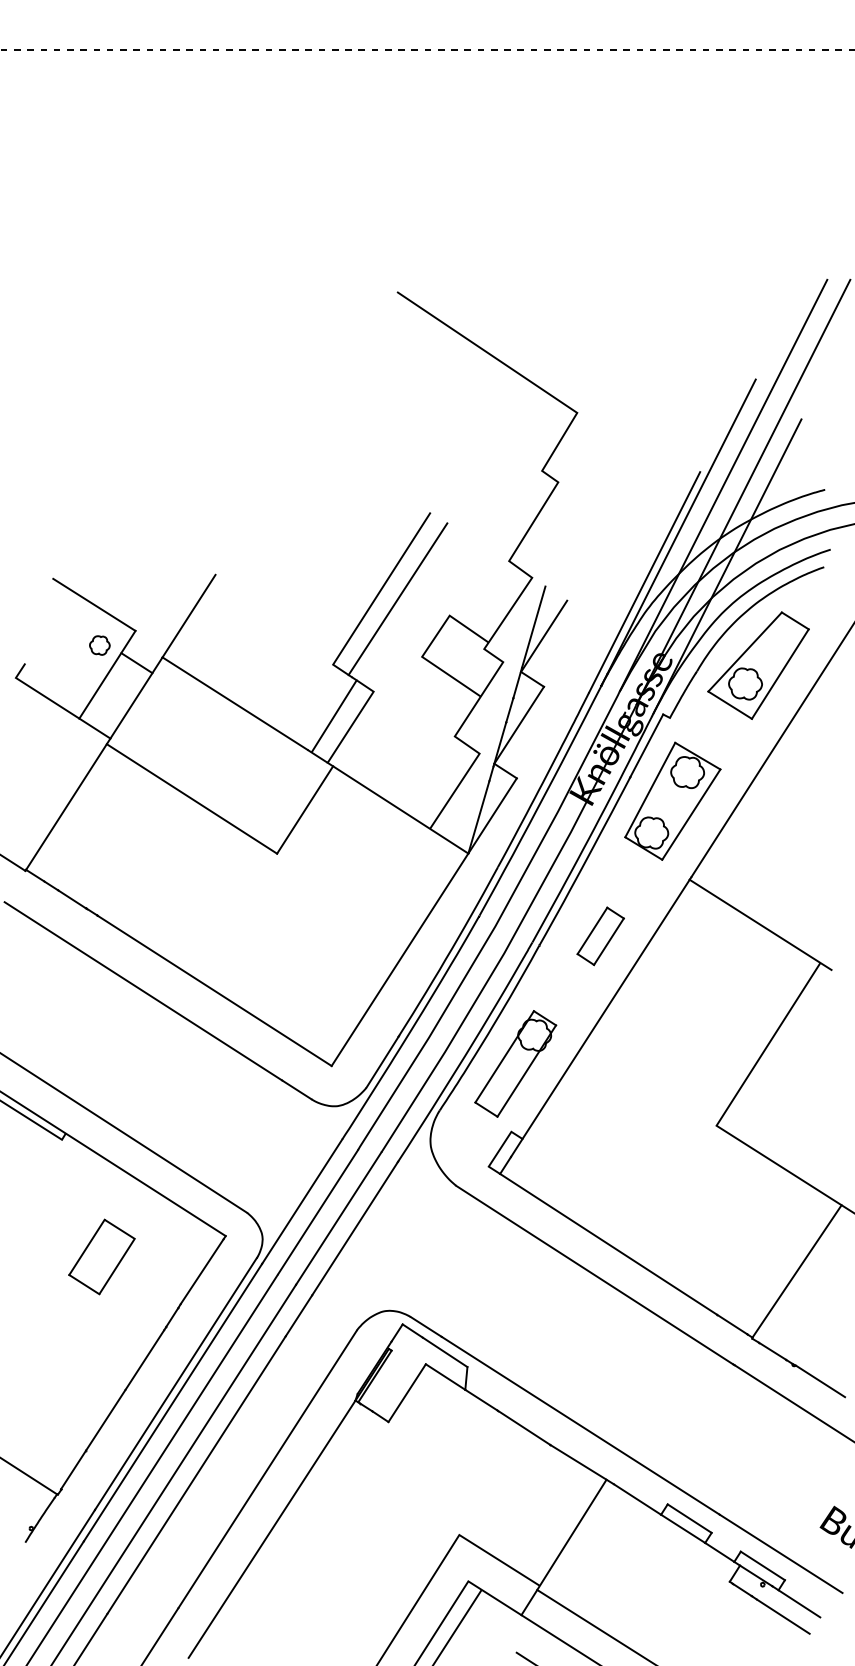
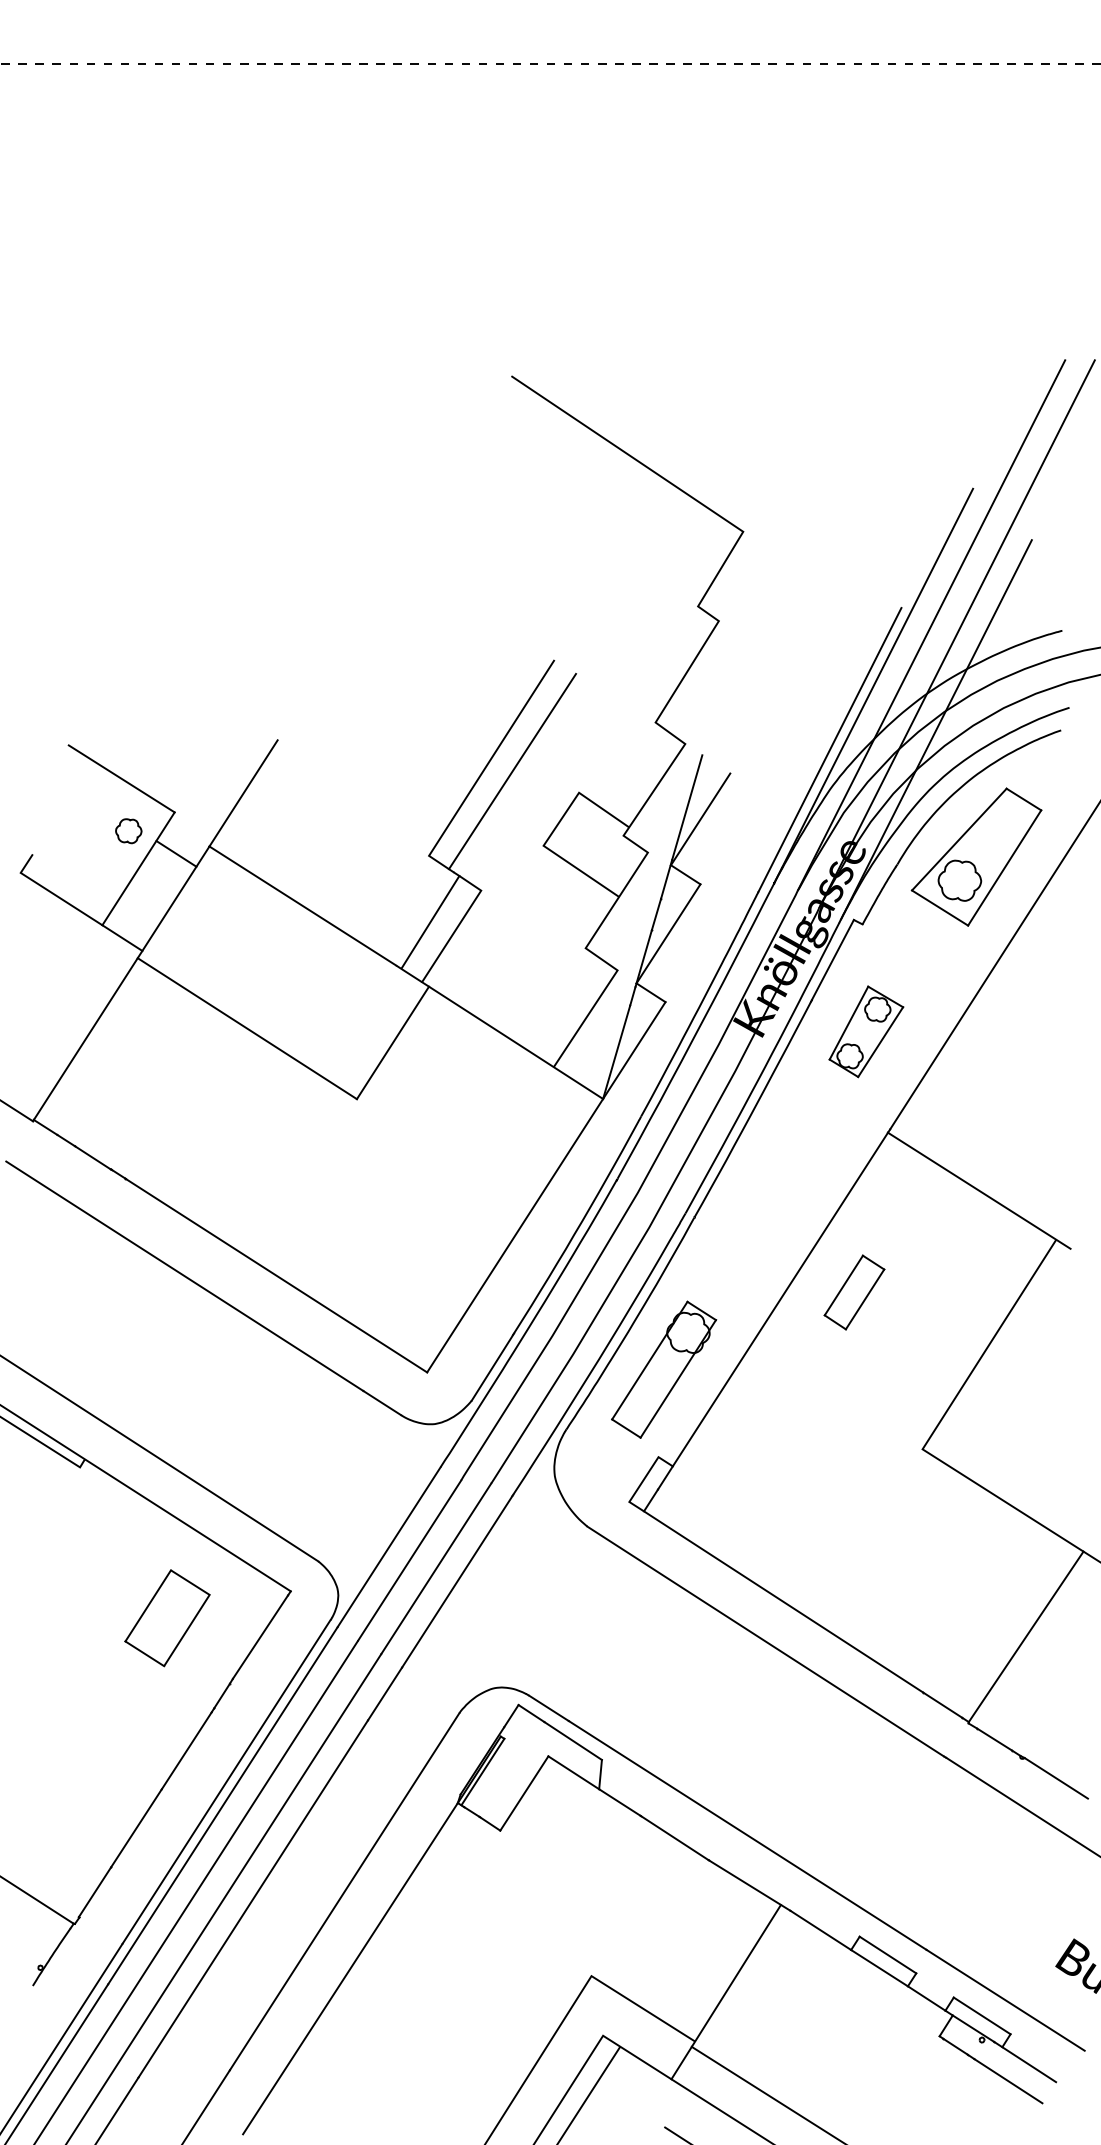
part: (673, 801) -> (866, 1031), size x0.6
part: (600, 936) -> (854, 1292), moved
part: (101, 1257) -> (167, 1618), moved

